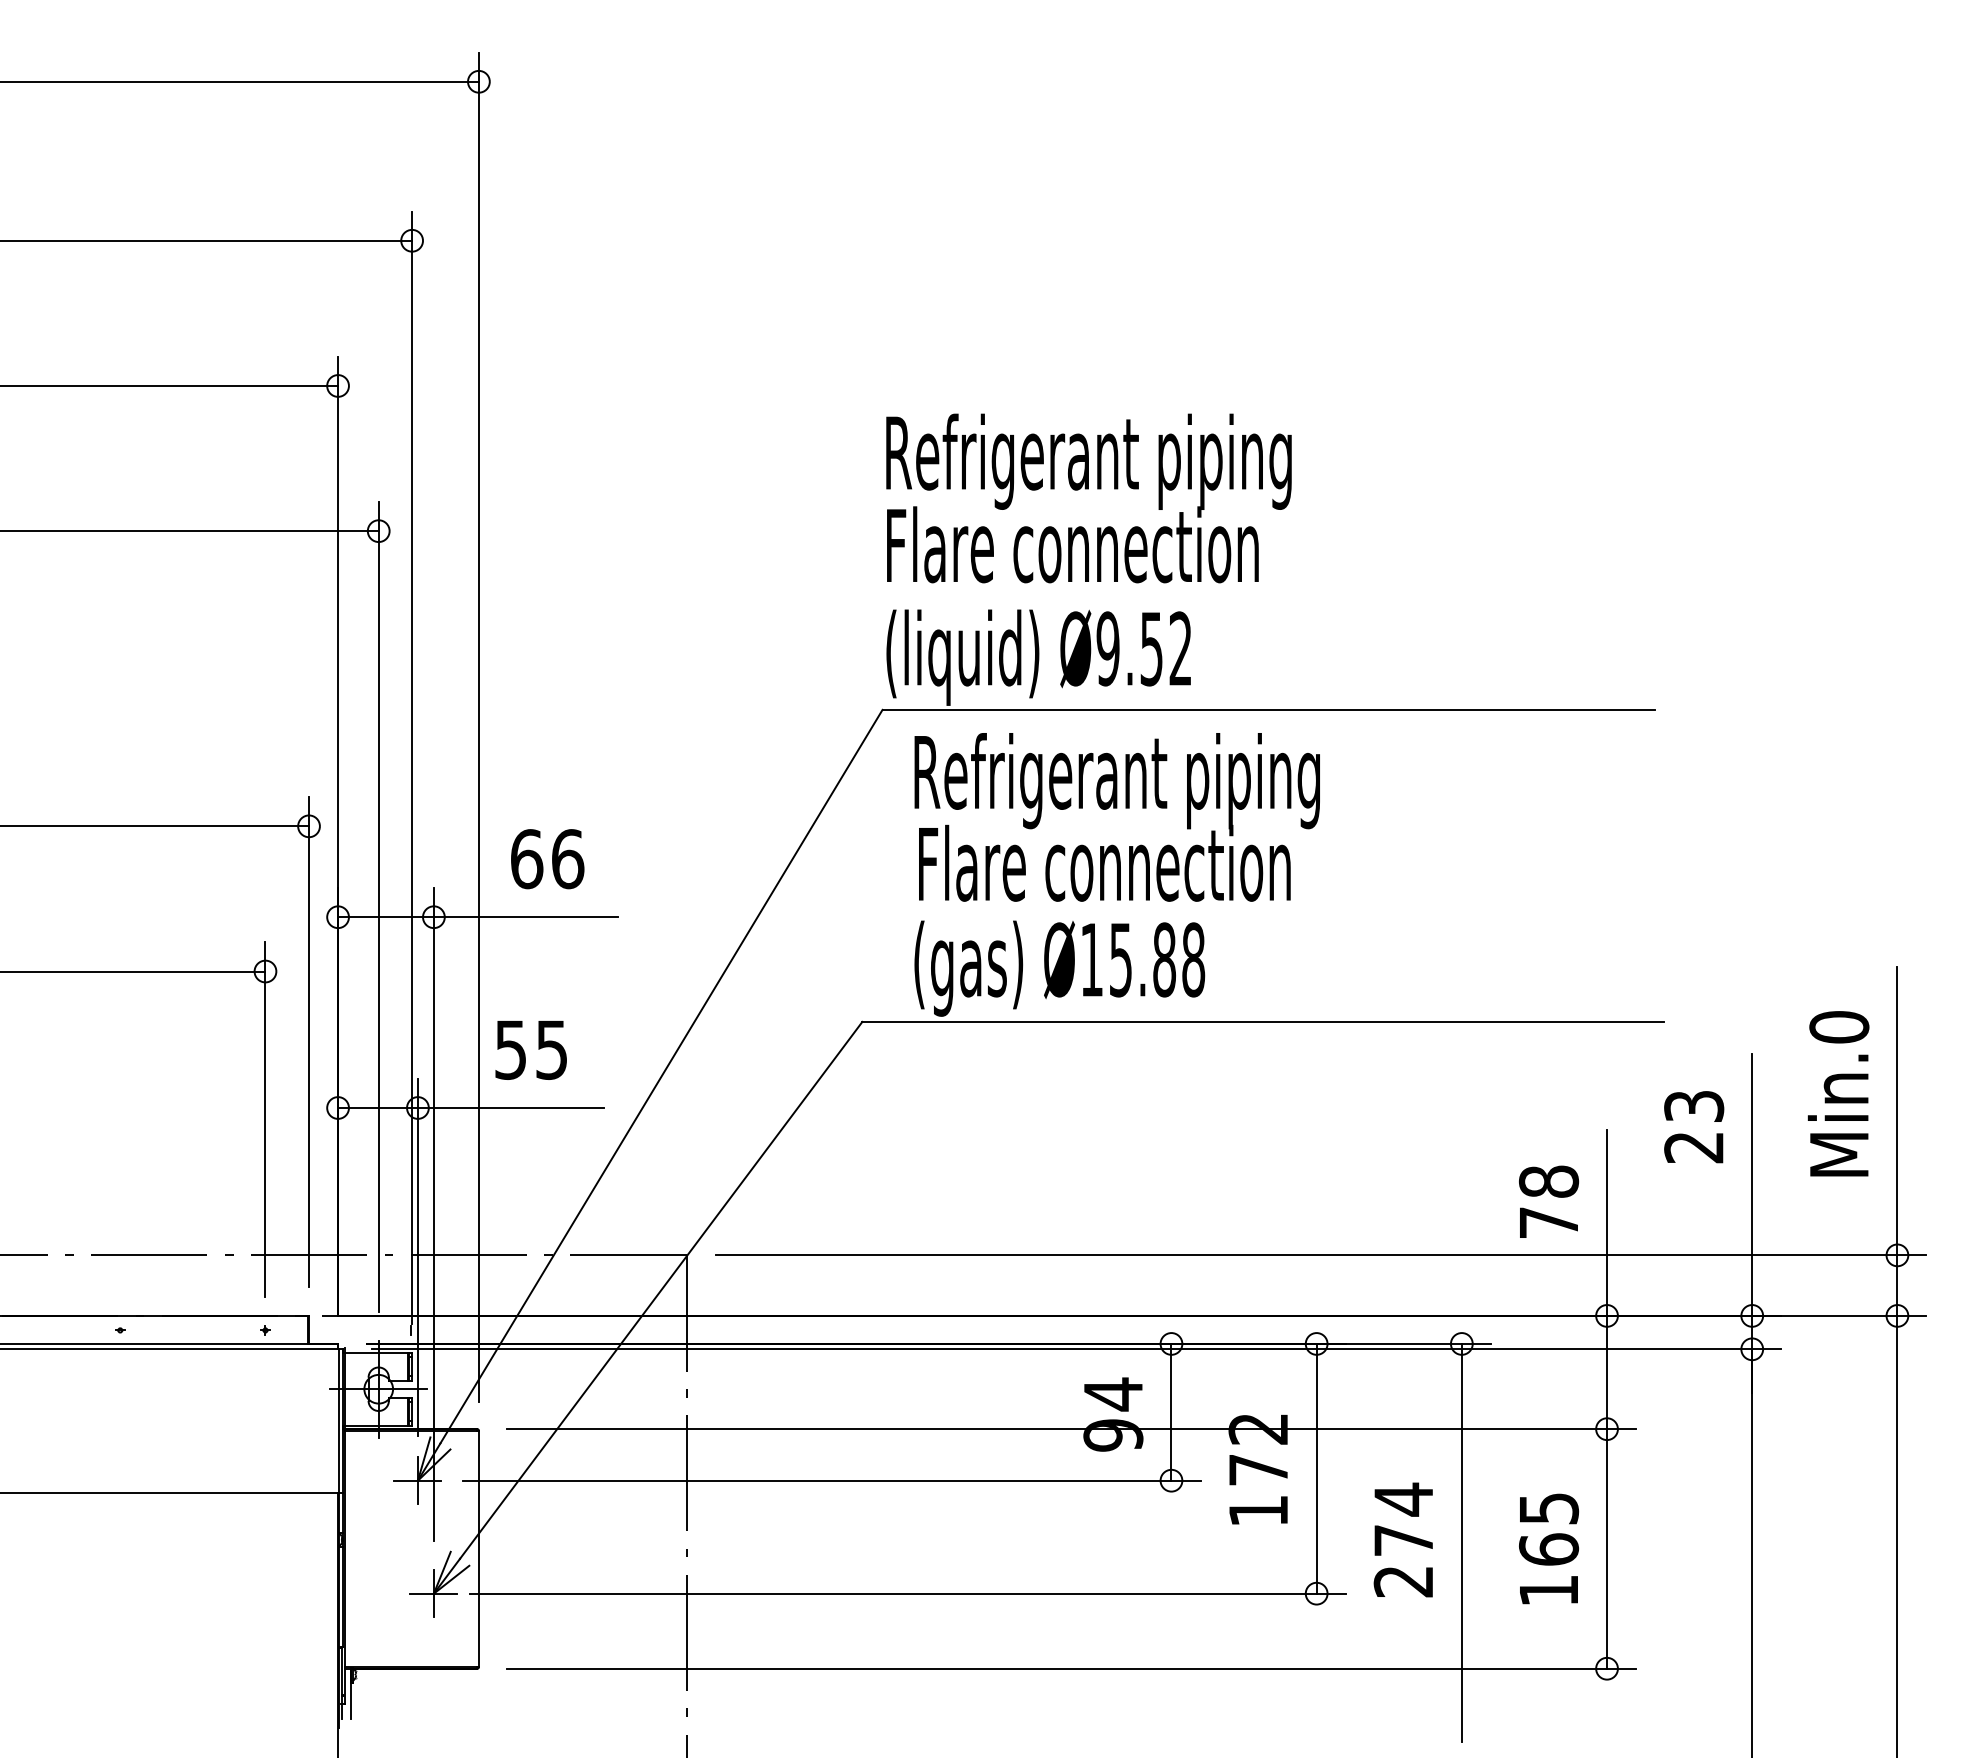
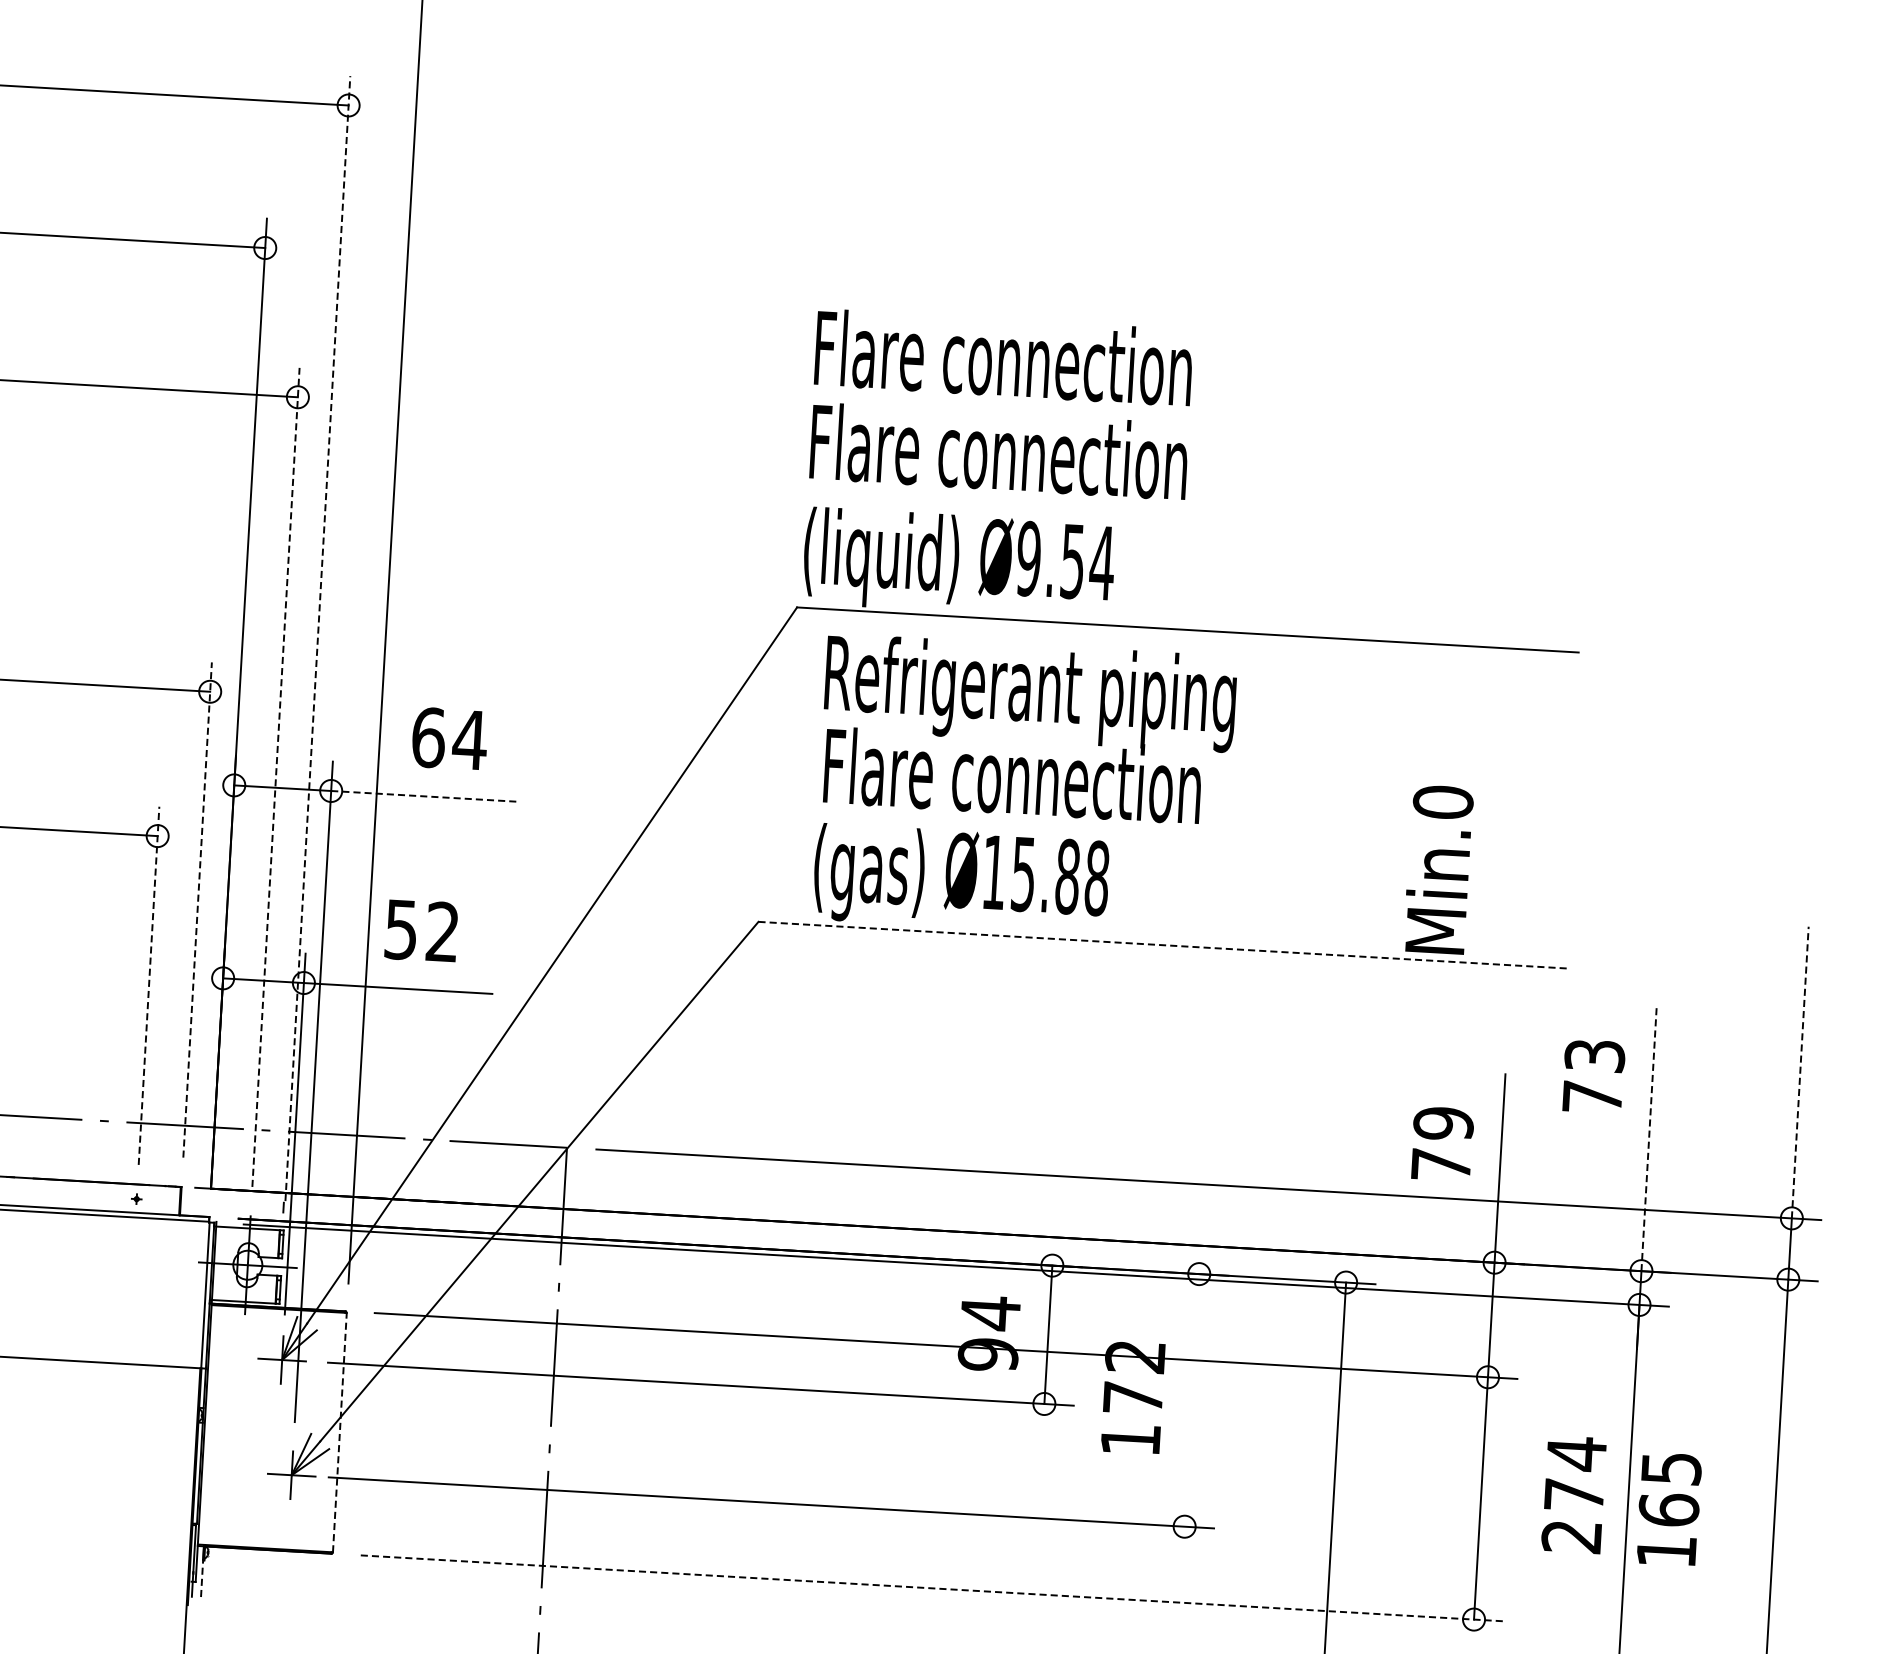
text: (1090, 461) -> (1021, 368), Refrigerant piping -> Flare connection
text: (1180, 648) -> (1102, 562), Ø9.52 -> Ø9.54
line: (412, 767) -> (318, 638), solid -> dashed
text: (567, 859) -> (469, 740), 66 -> 64
line: (378, 906) -> (275, 776), solid -> dashed
line: (525, 917) -> (423, 796), solid -> dashed
line: (1263, 1021) -> (1164, 944), solid -> dashed
line: (309, 1042) -> (198, 910), solid -> dashed
text: (551, 1049) -> (442, 931), 55 -> 52
text: (1838, 1093) -> (1438, 869), moved
line: (1897, 1110) -> (1800, 1071), solid -> dashed
line: (265, 1119) -> (149, 985), solid -> dashed
text: (1693, 1147) -> (1591, 1097), 23 -> 73
text: (1549, 1181) -> (1444, 1123), 78 -> 79
line: (1752, 1185) -> (1649, 1139), solid -> dashed
line: (1316, 1468) -> (1191, 1400), removed
text: (1402, 1539) -> (1573, 1494), moved
line: (478, 1548) -> (339, 1432), solid -> dashed
text: (1549, 1548) -> (1669, 1508), moved
line: (1071, 1668) -> (932, 1588), solid -> dashed
line: (351, 1700) -> (202, 1578), solid -> dashed

